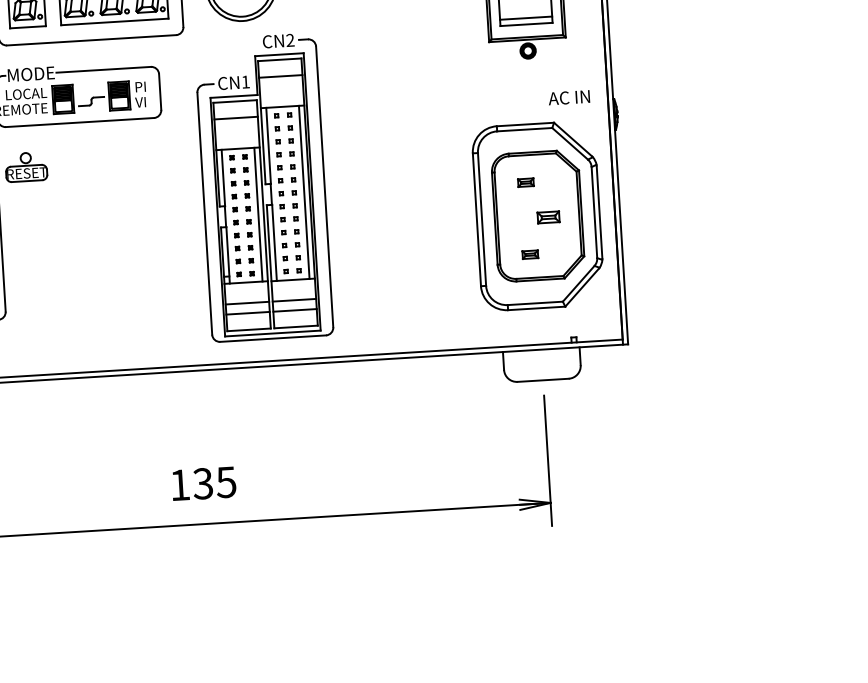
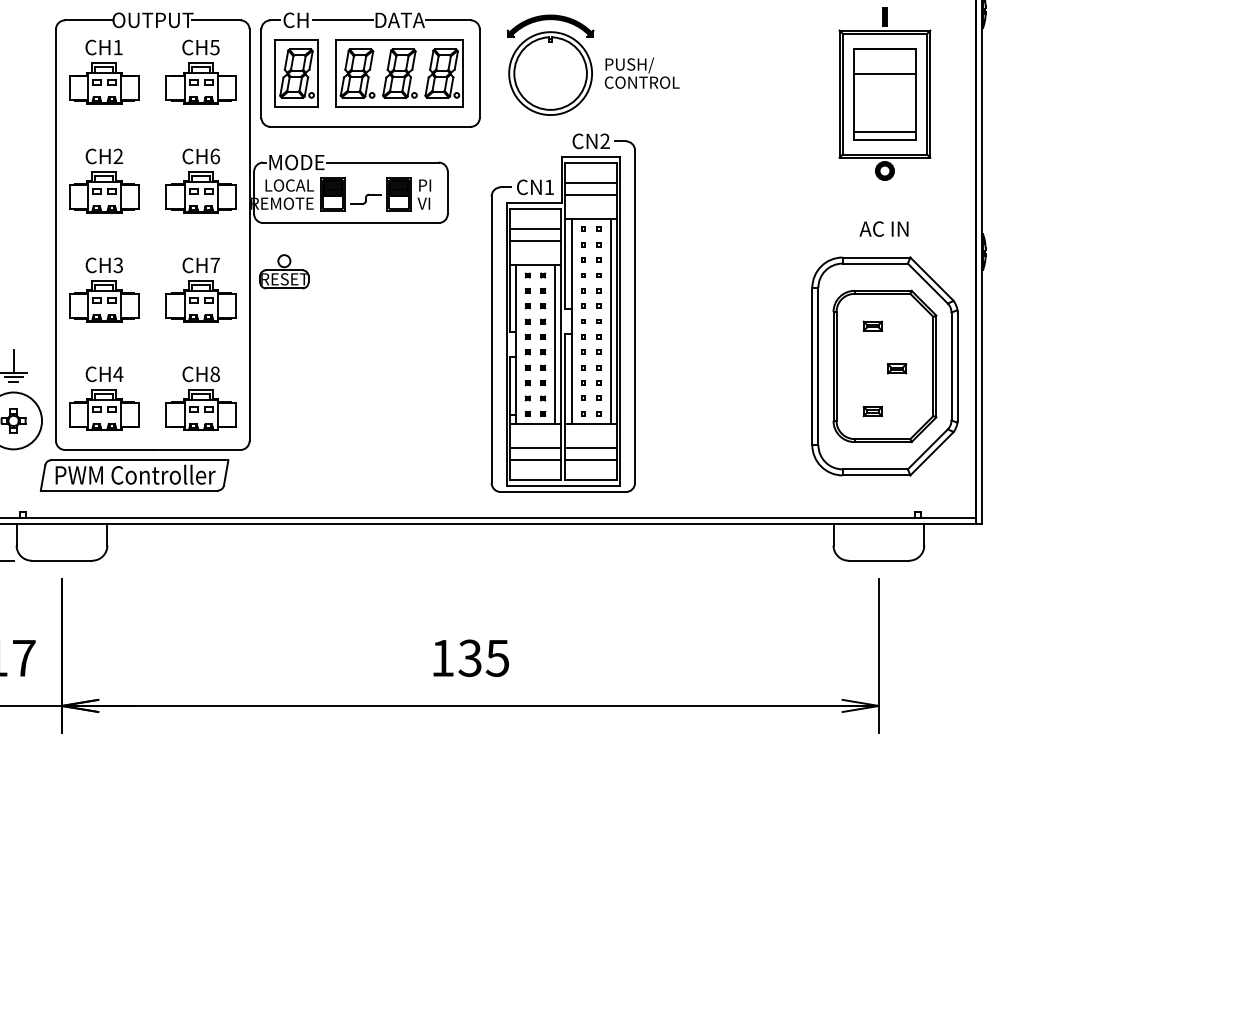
line: (280, 86) -> (590, 195), added
text: (568, 97) -> (883, 228), moved
line: (236, 128) -> (535, 241), added
part: (548, 217) -> (896, 368), size x0.71

